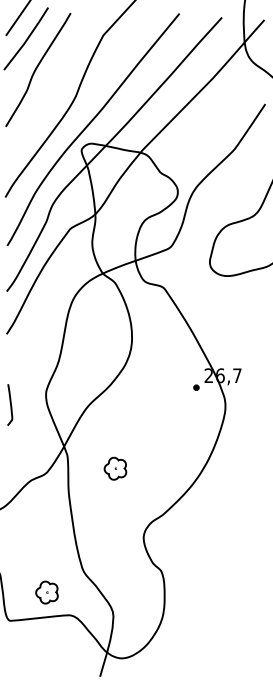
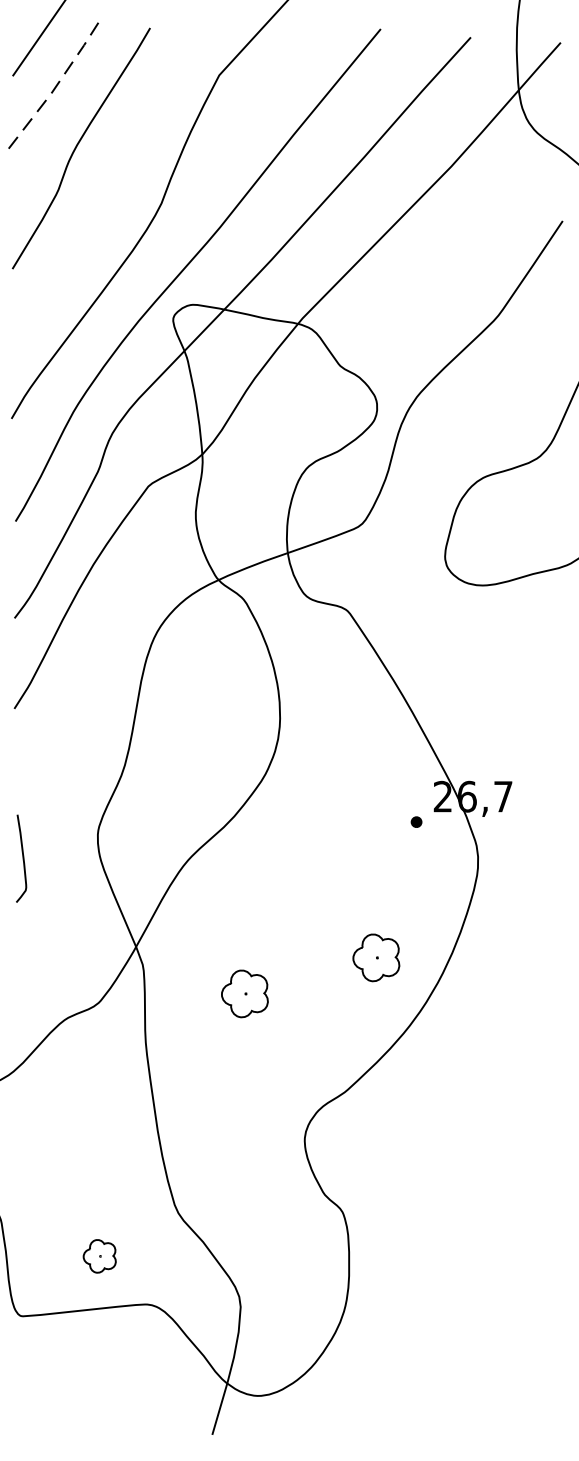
line: (27, 39) -> (58, 83), solid -> dashed
part: (177, 451) -> (376, 957), added
part: (46, 592) -> (98, 1256), size x0.7

